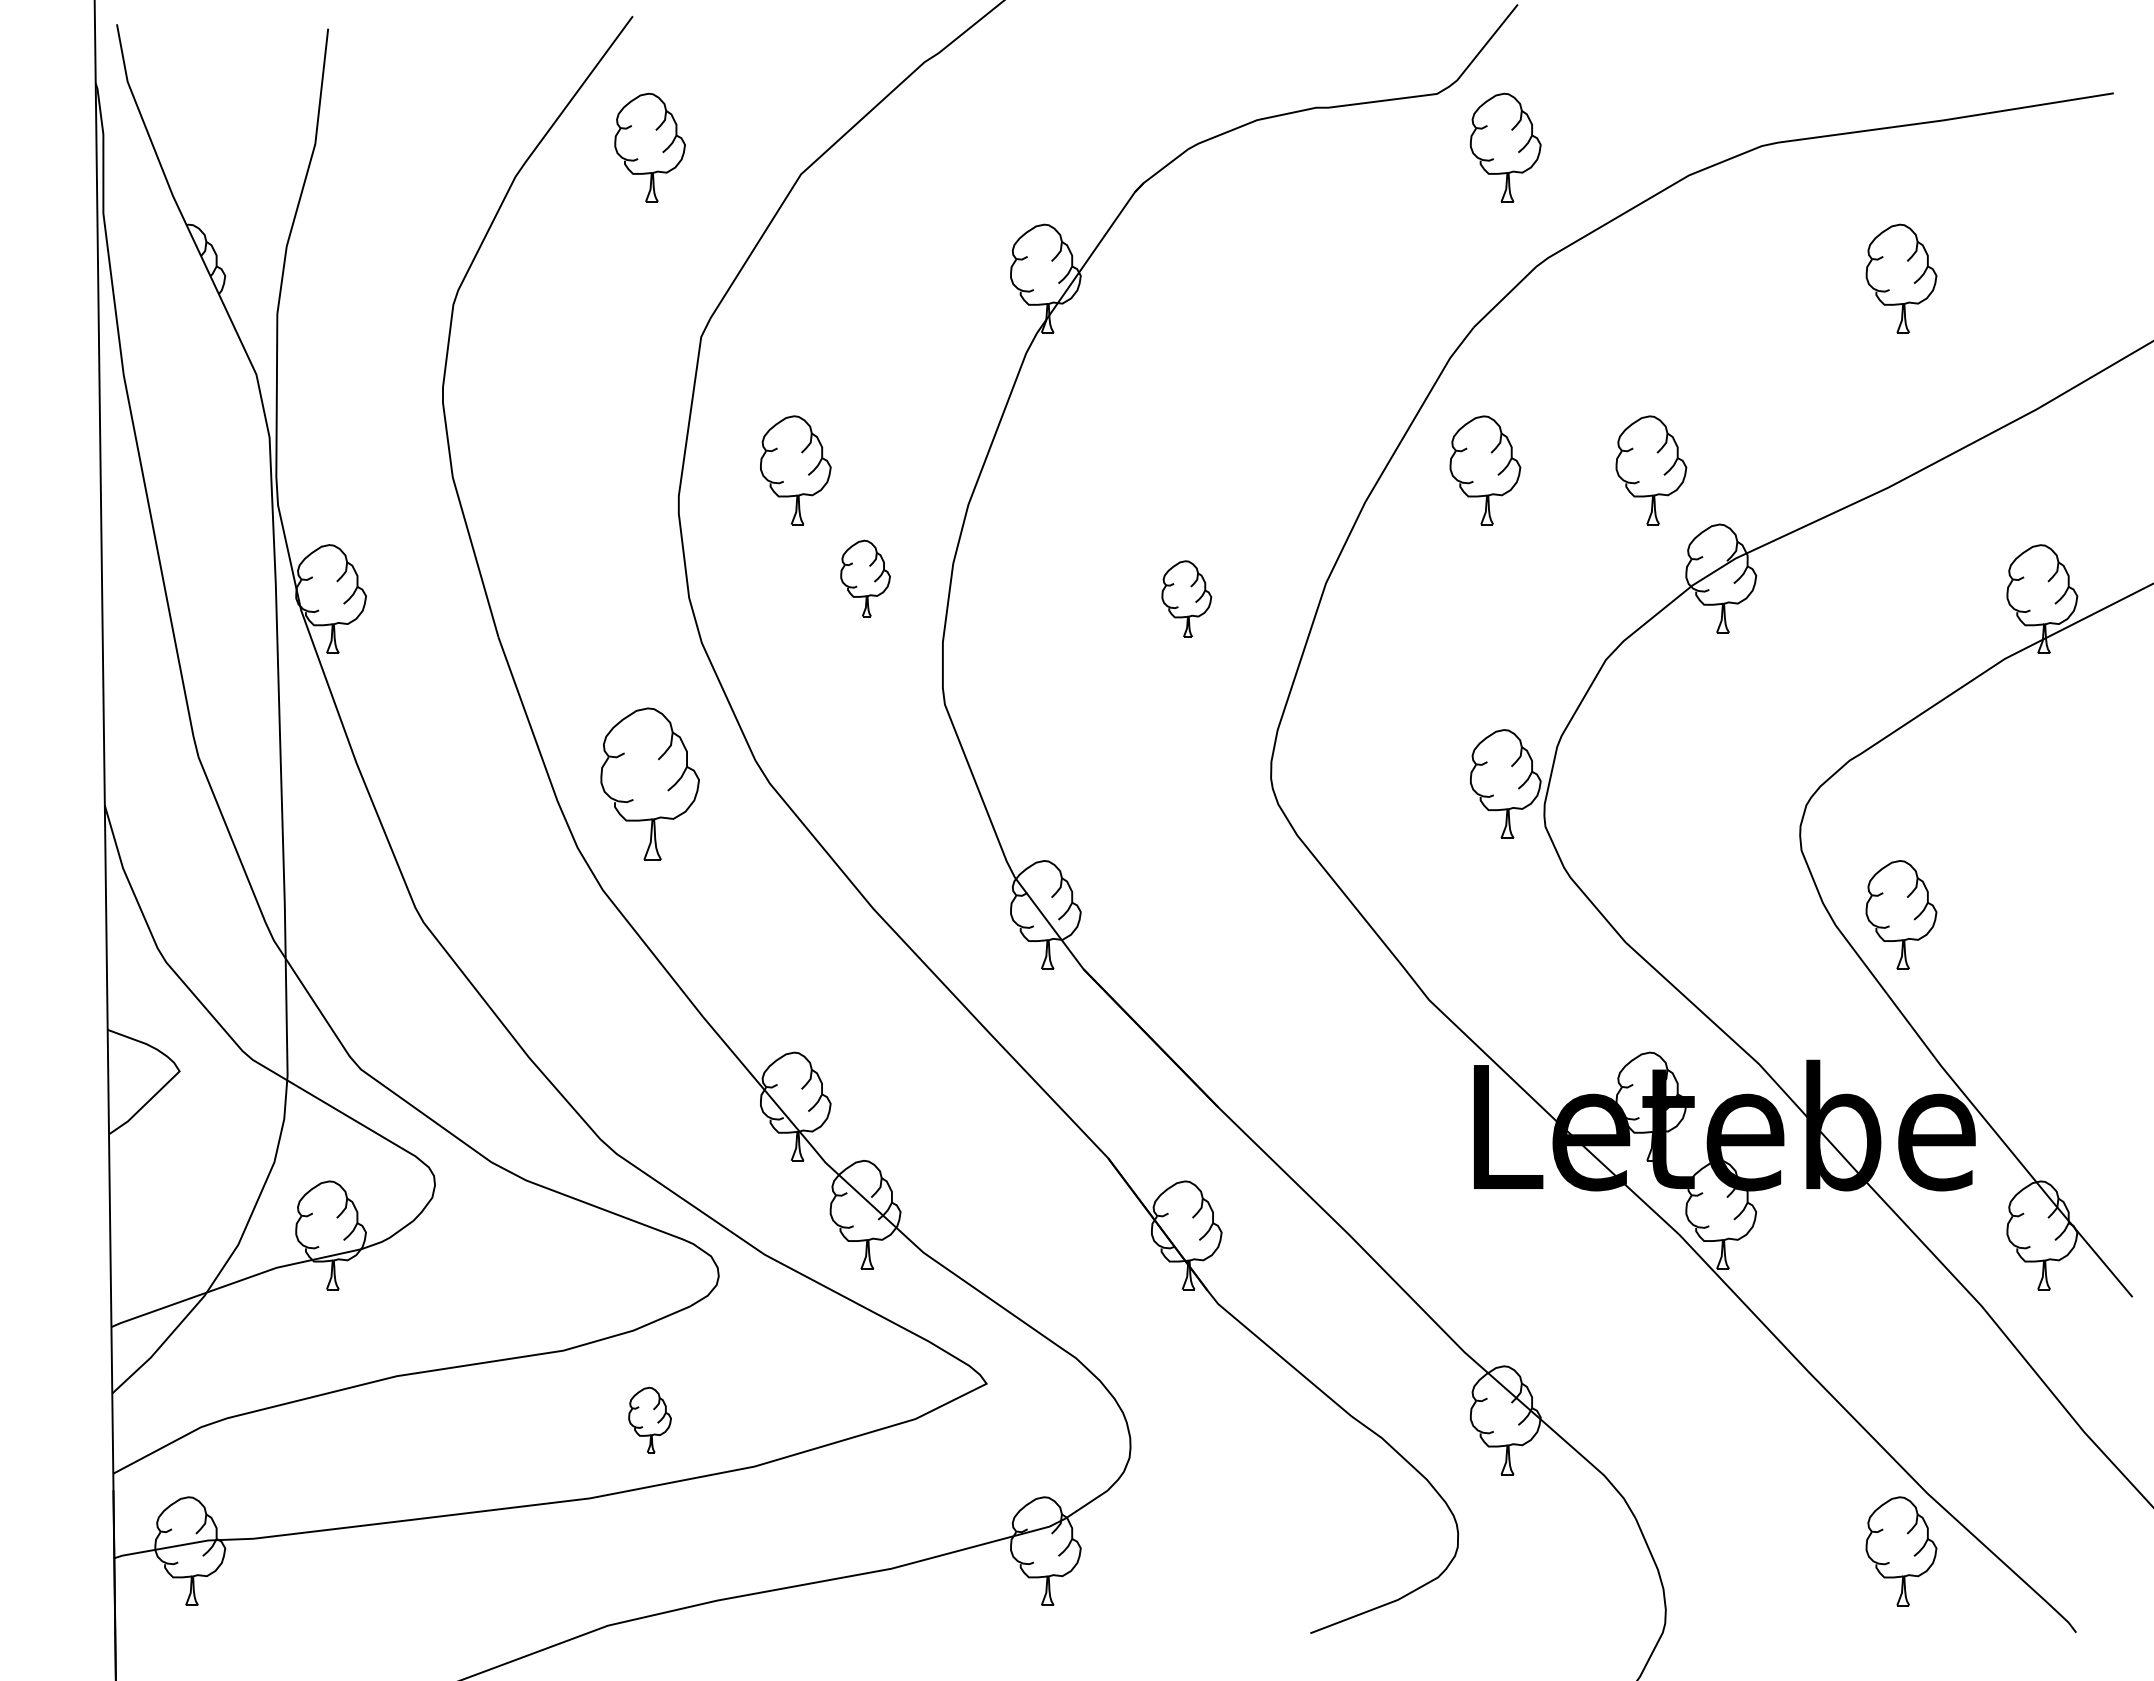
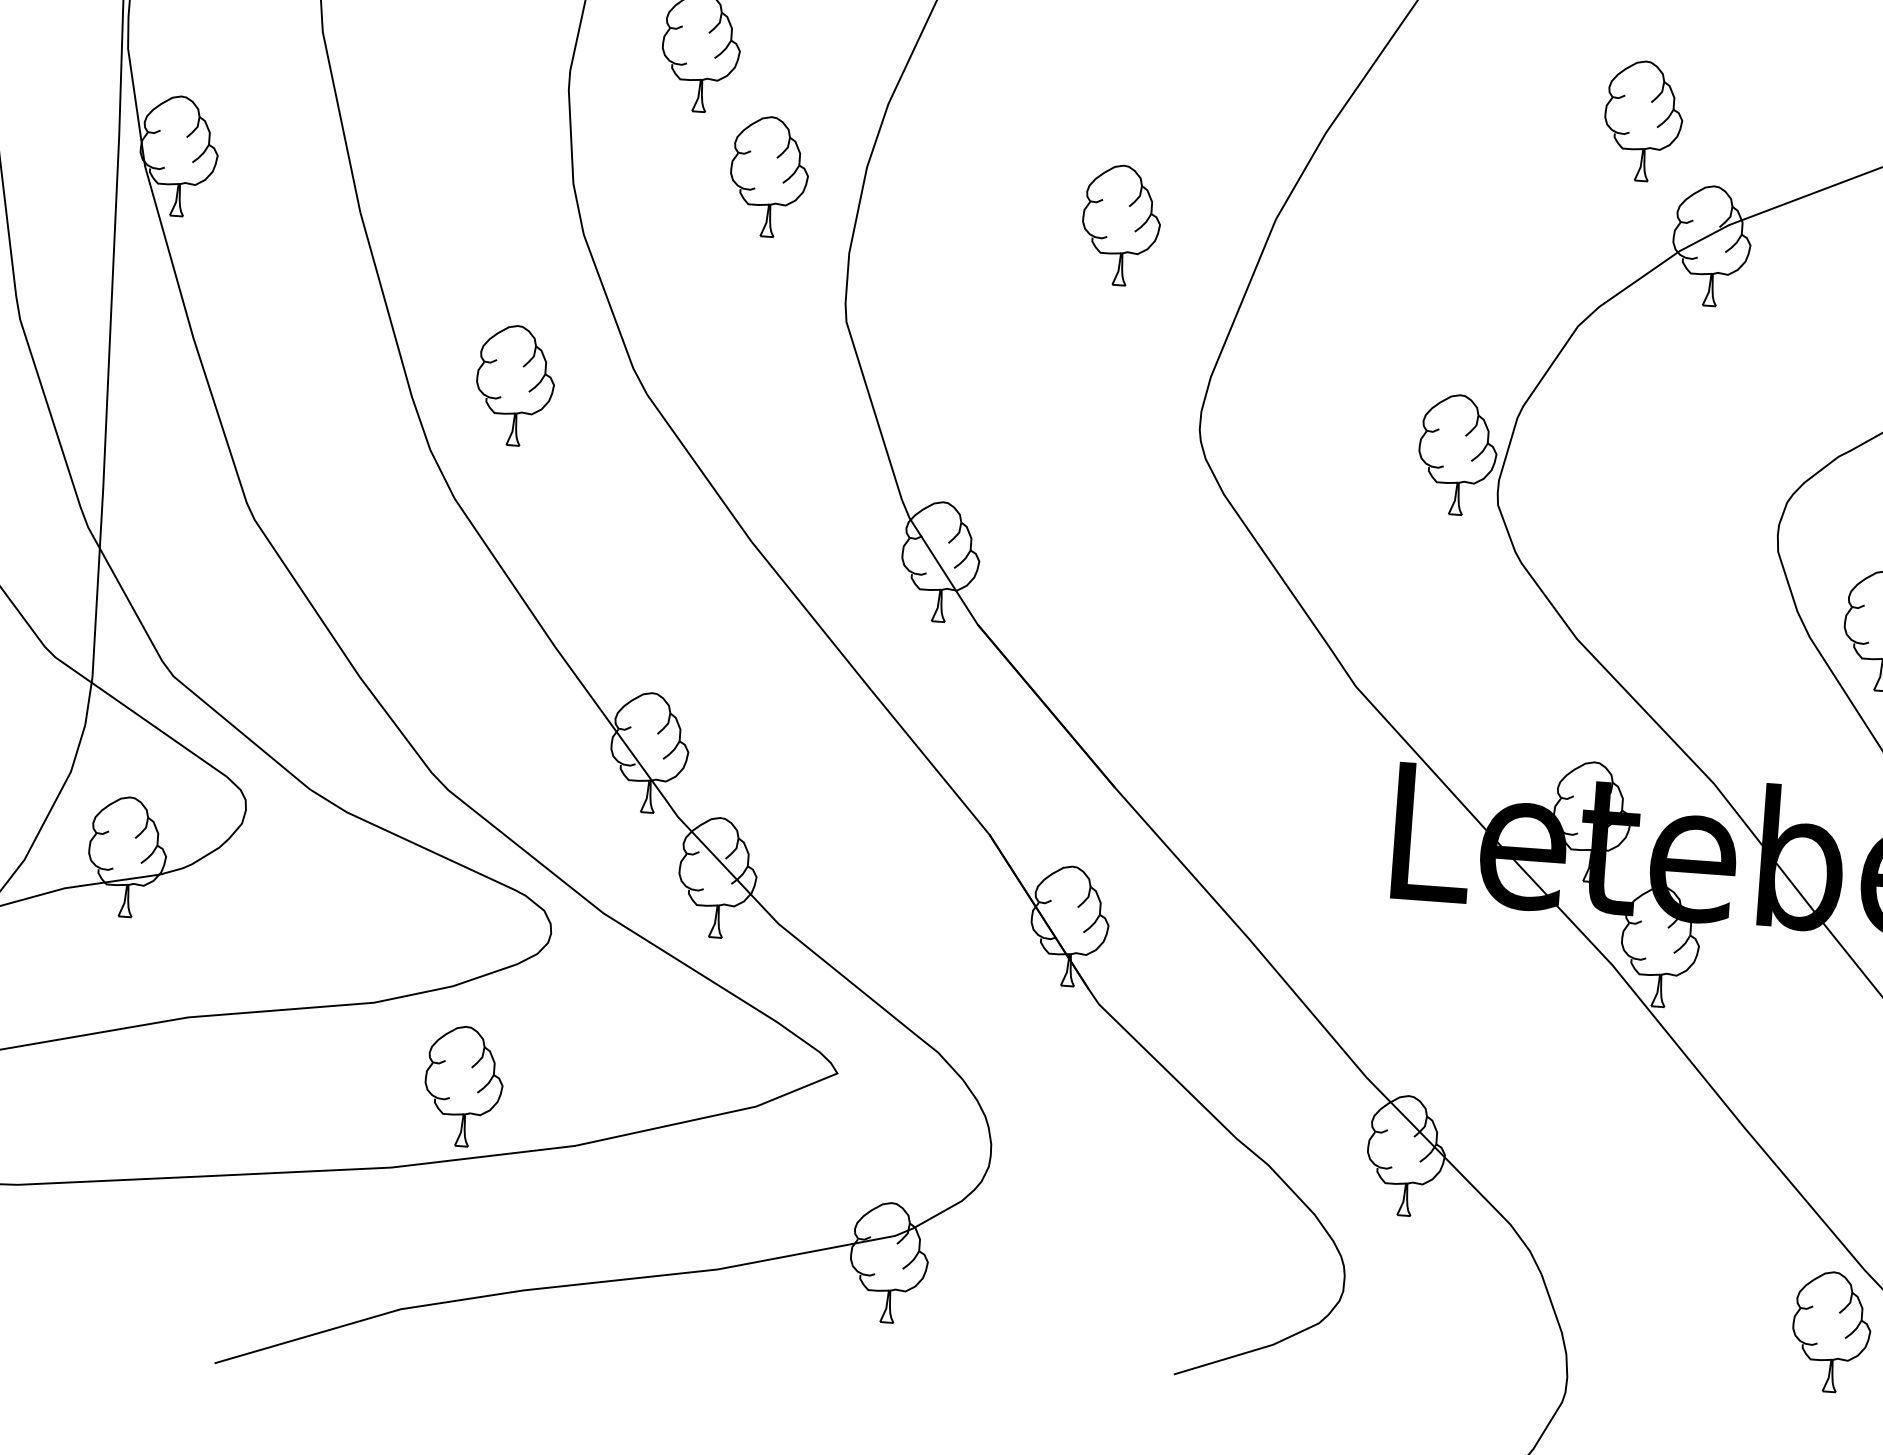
part: (1485, 470) -> (1460, 107), removed
part: (865, 578) -> (769, 176), size x1.43
part: (1186, 598) -> (1121, 224), size x1.43
part: (649, 783) -> (514, 385), size x0.71
part: (649, 1419) -> (463, 1085), size x1.67

